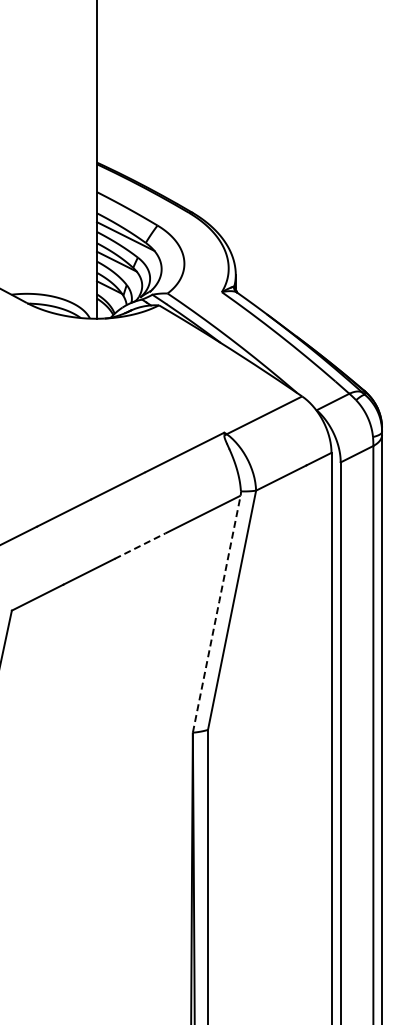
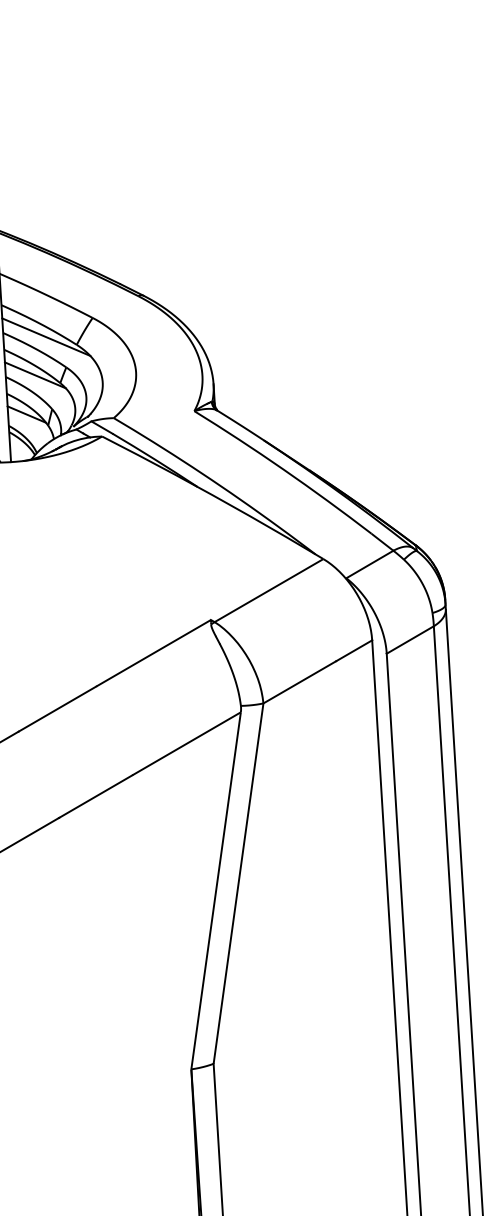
line: (140, 545) -> (96, 795), dashed -> solid
line: (216, 613) -> (215, 889), dashed -> solid

